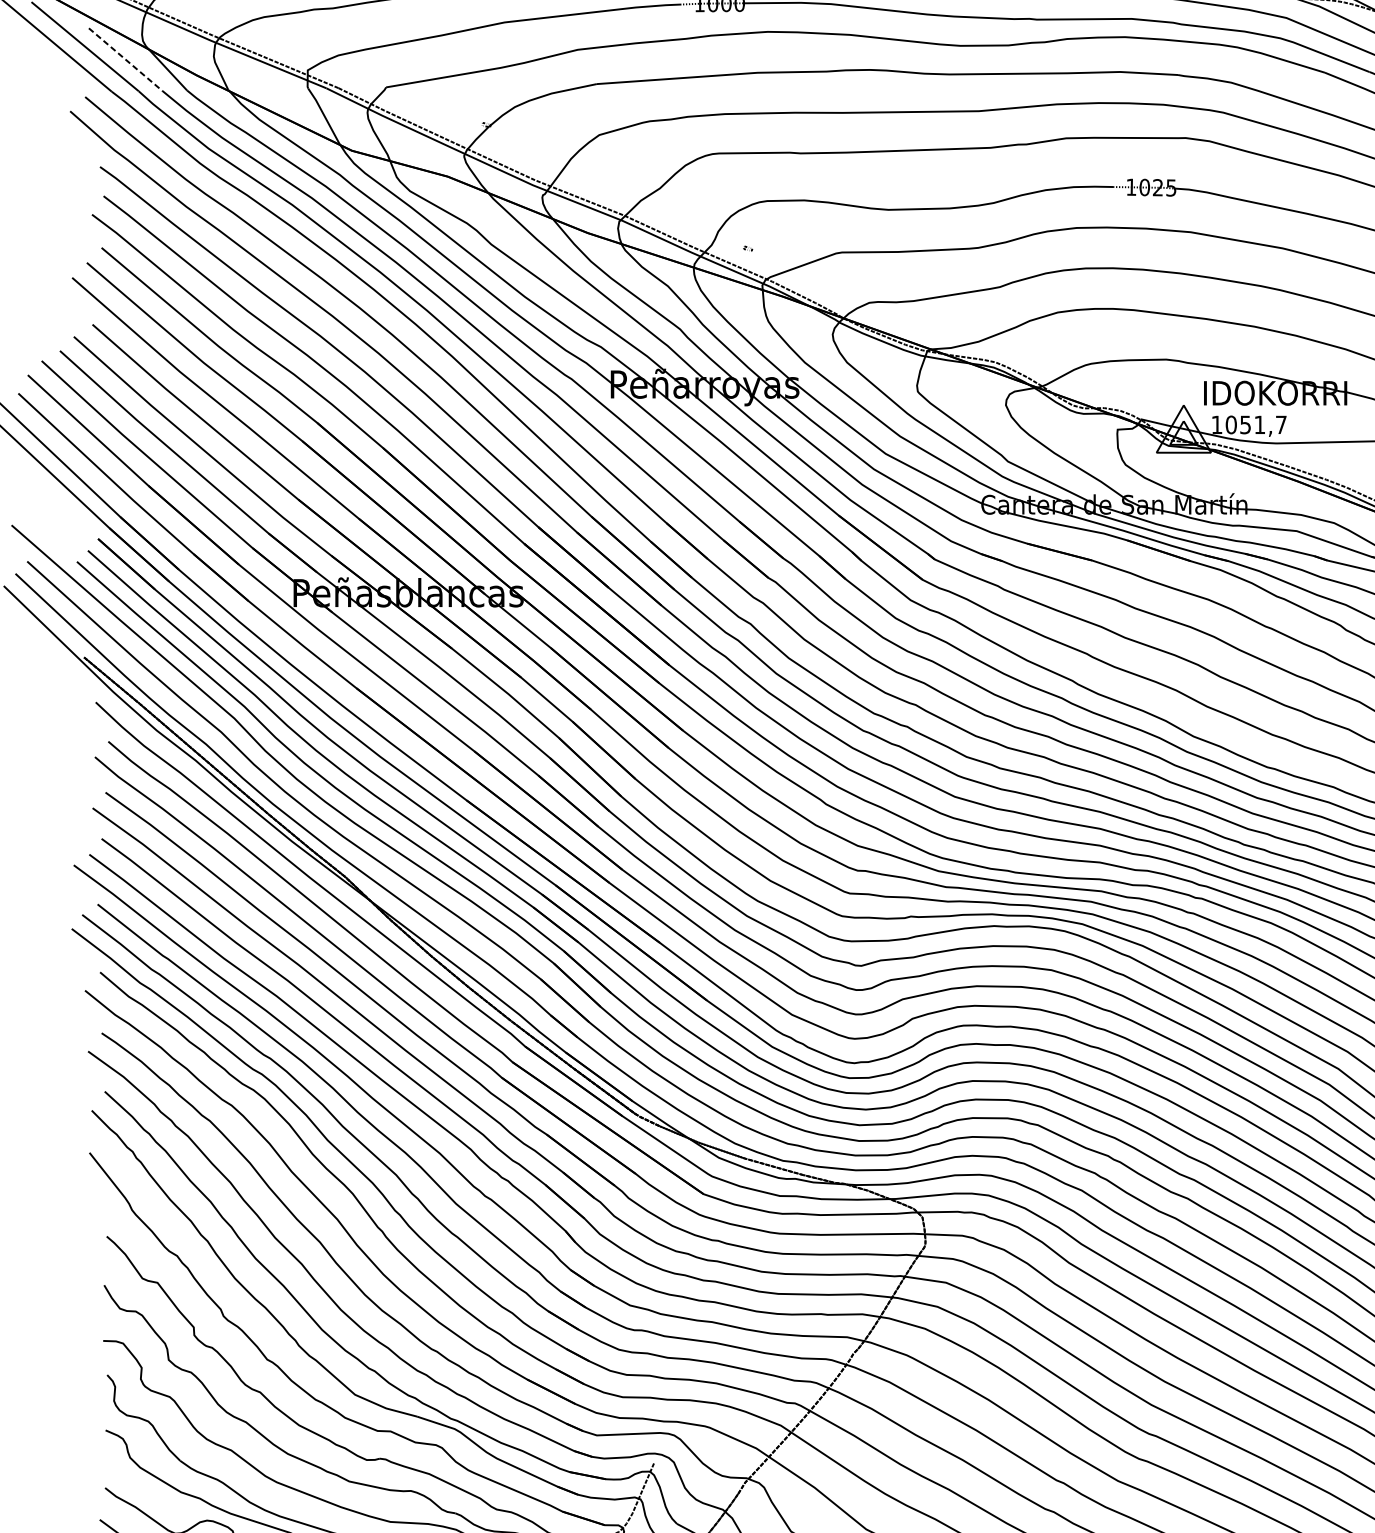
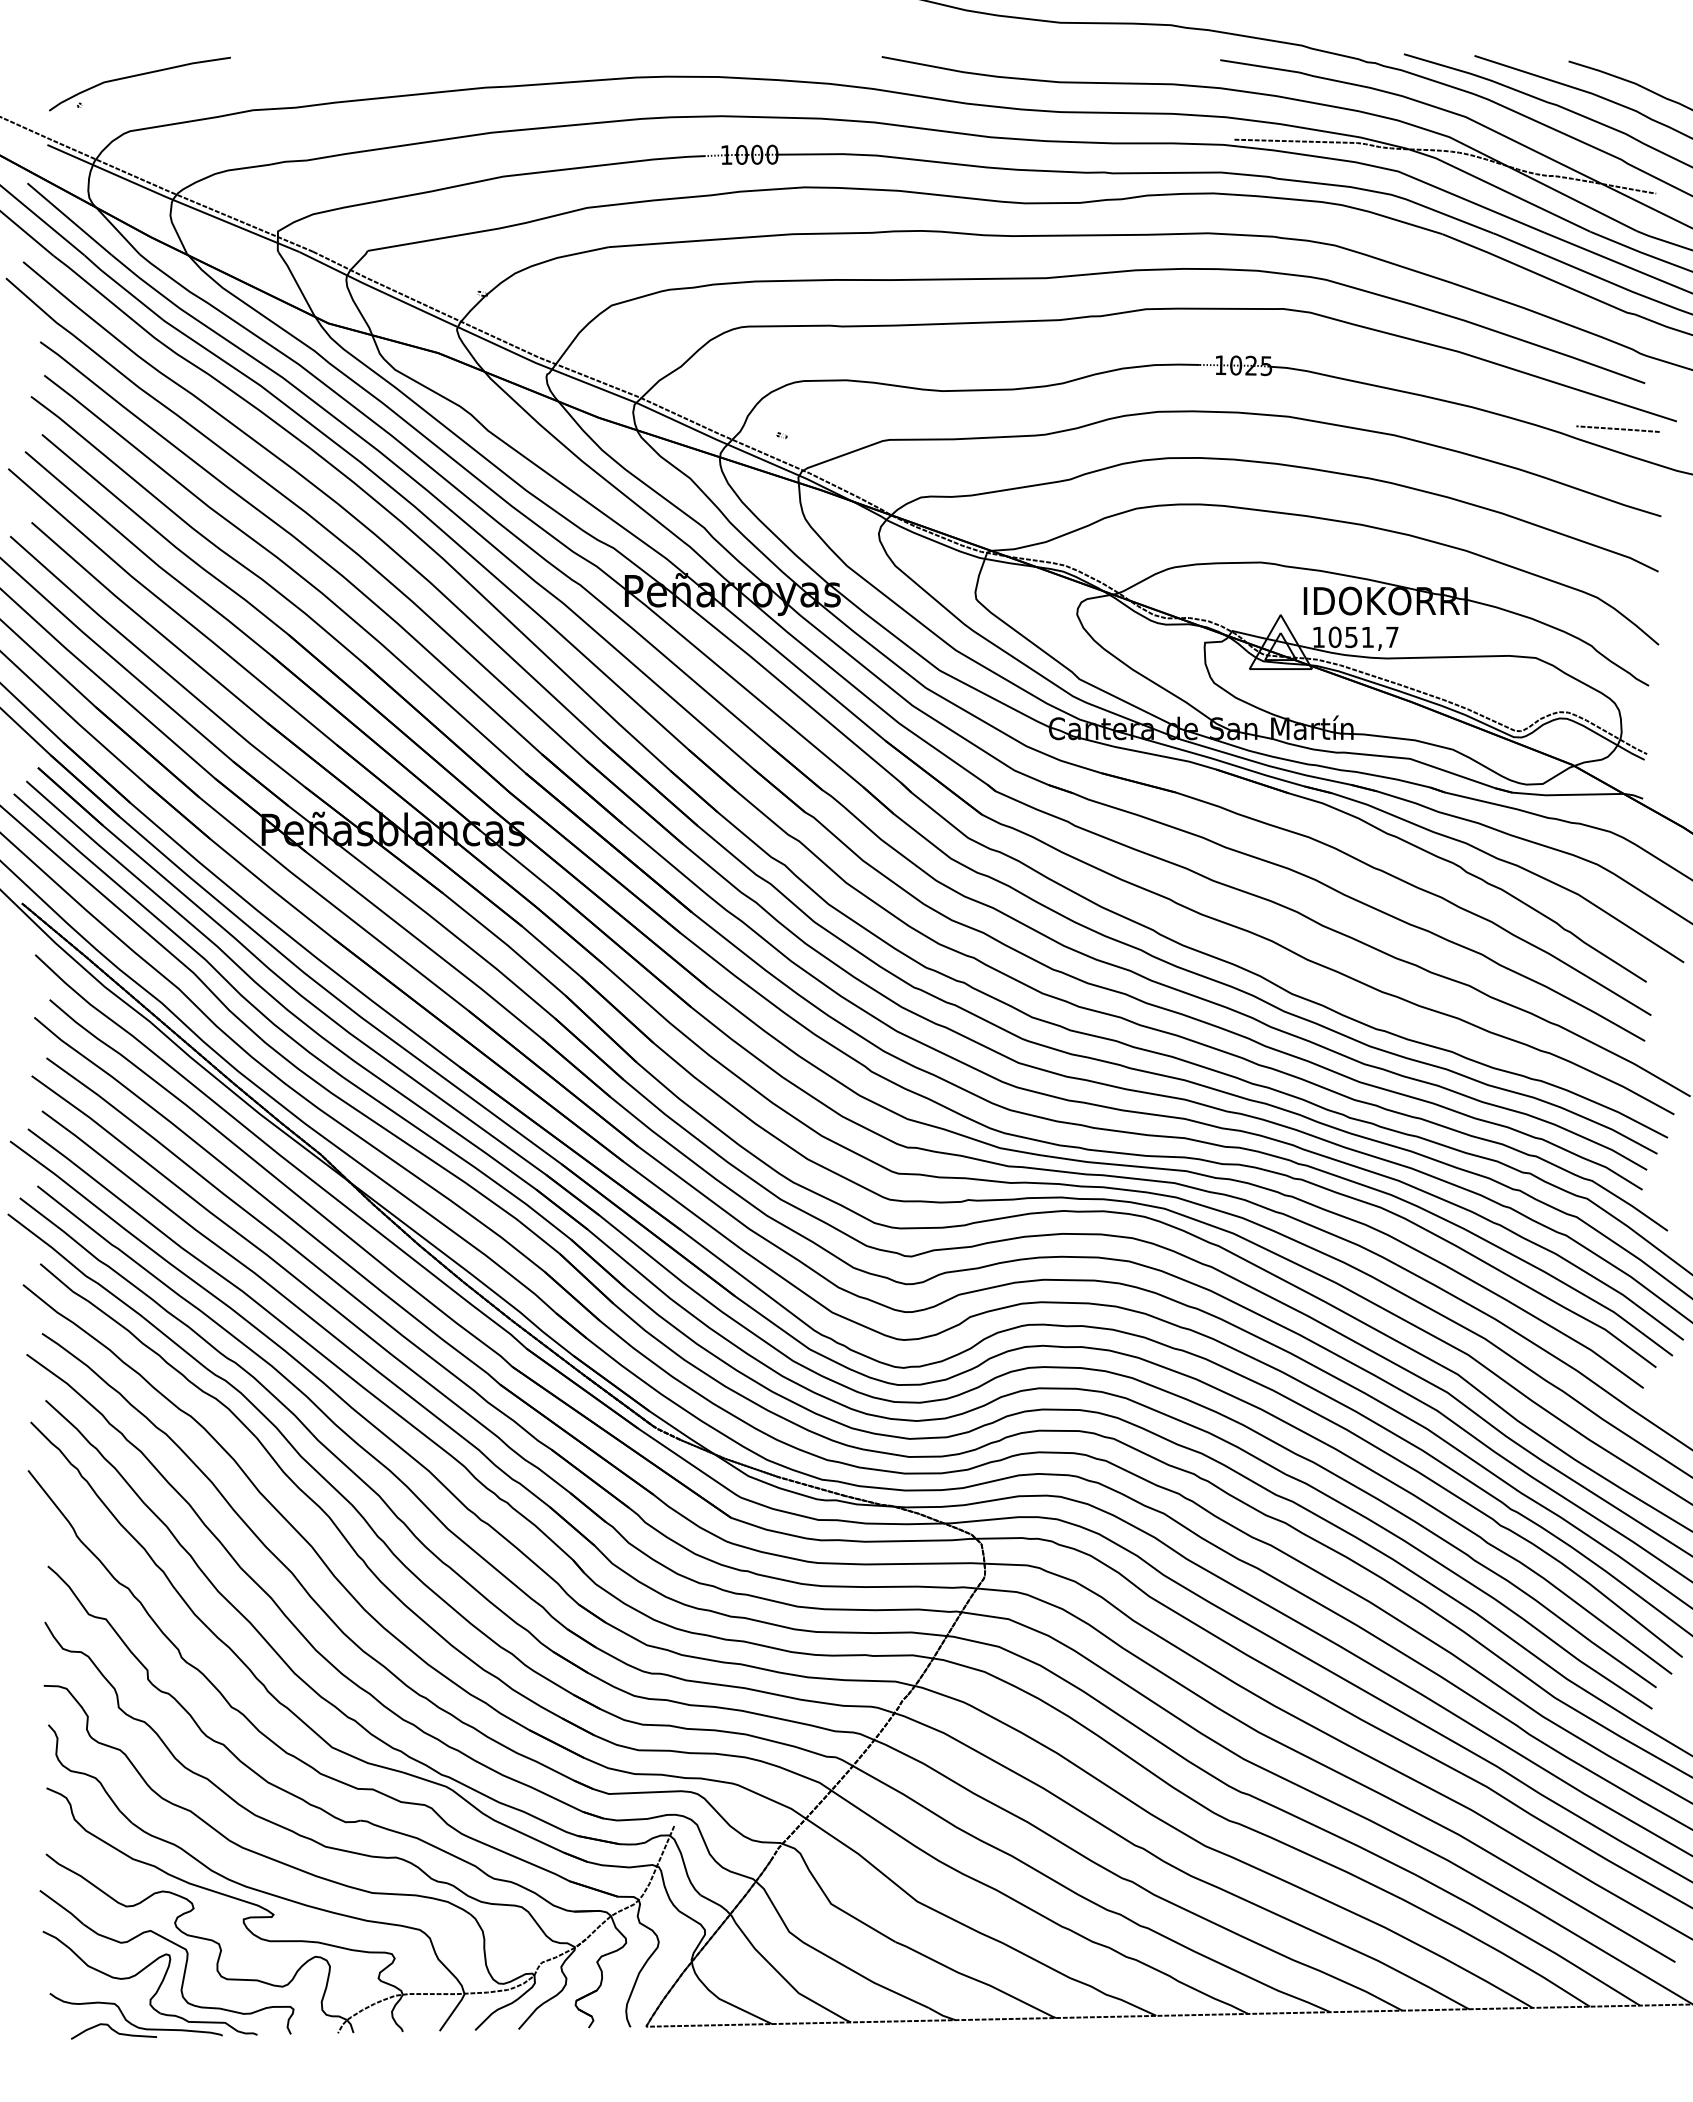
line: (125, 59) -> (69, 219), dashed -> solid

